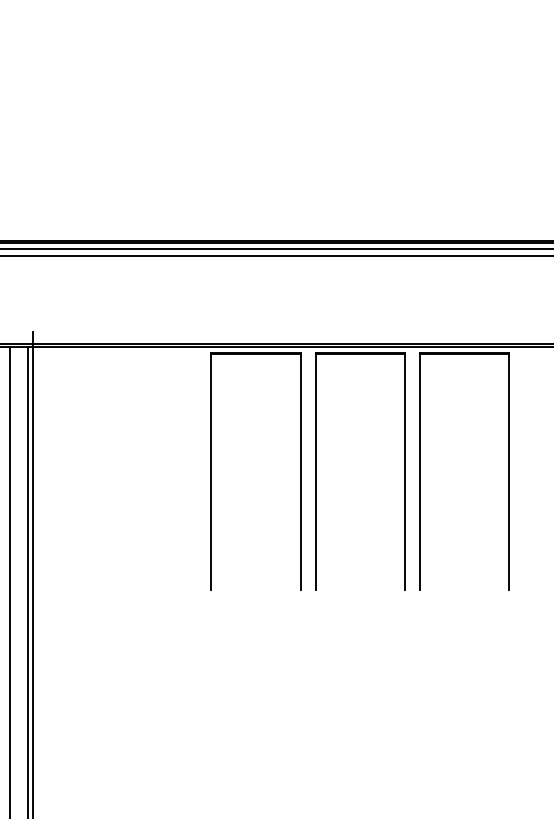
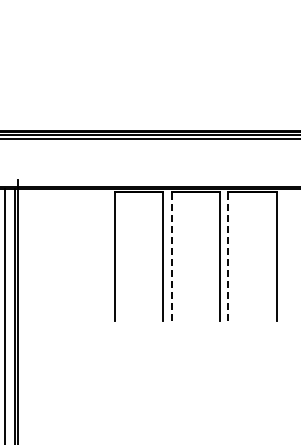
line: (315, 470) -> (171, 255), solid -> dashed
line: (420, 470) -> (228, 255), solid -> dashed

